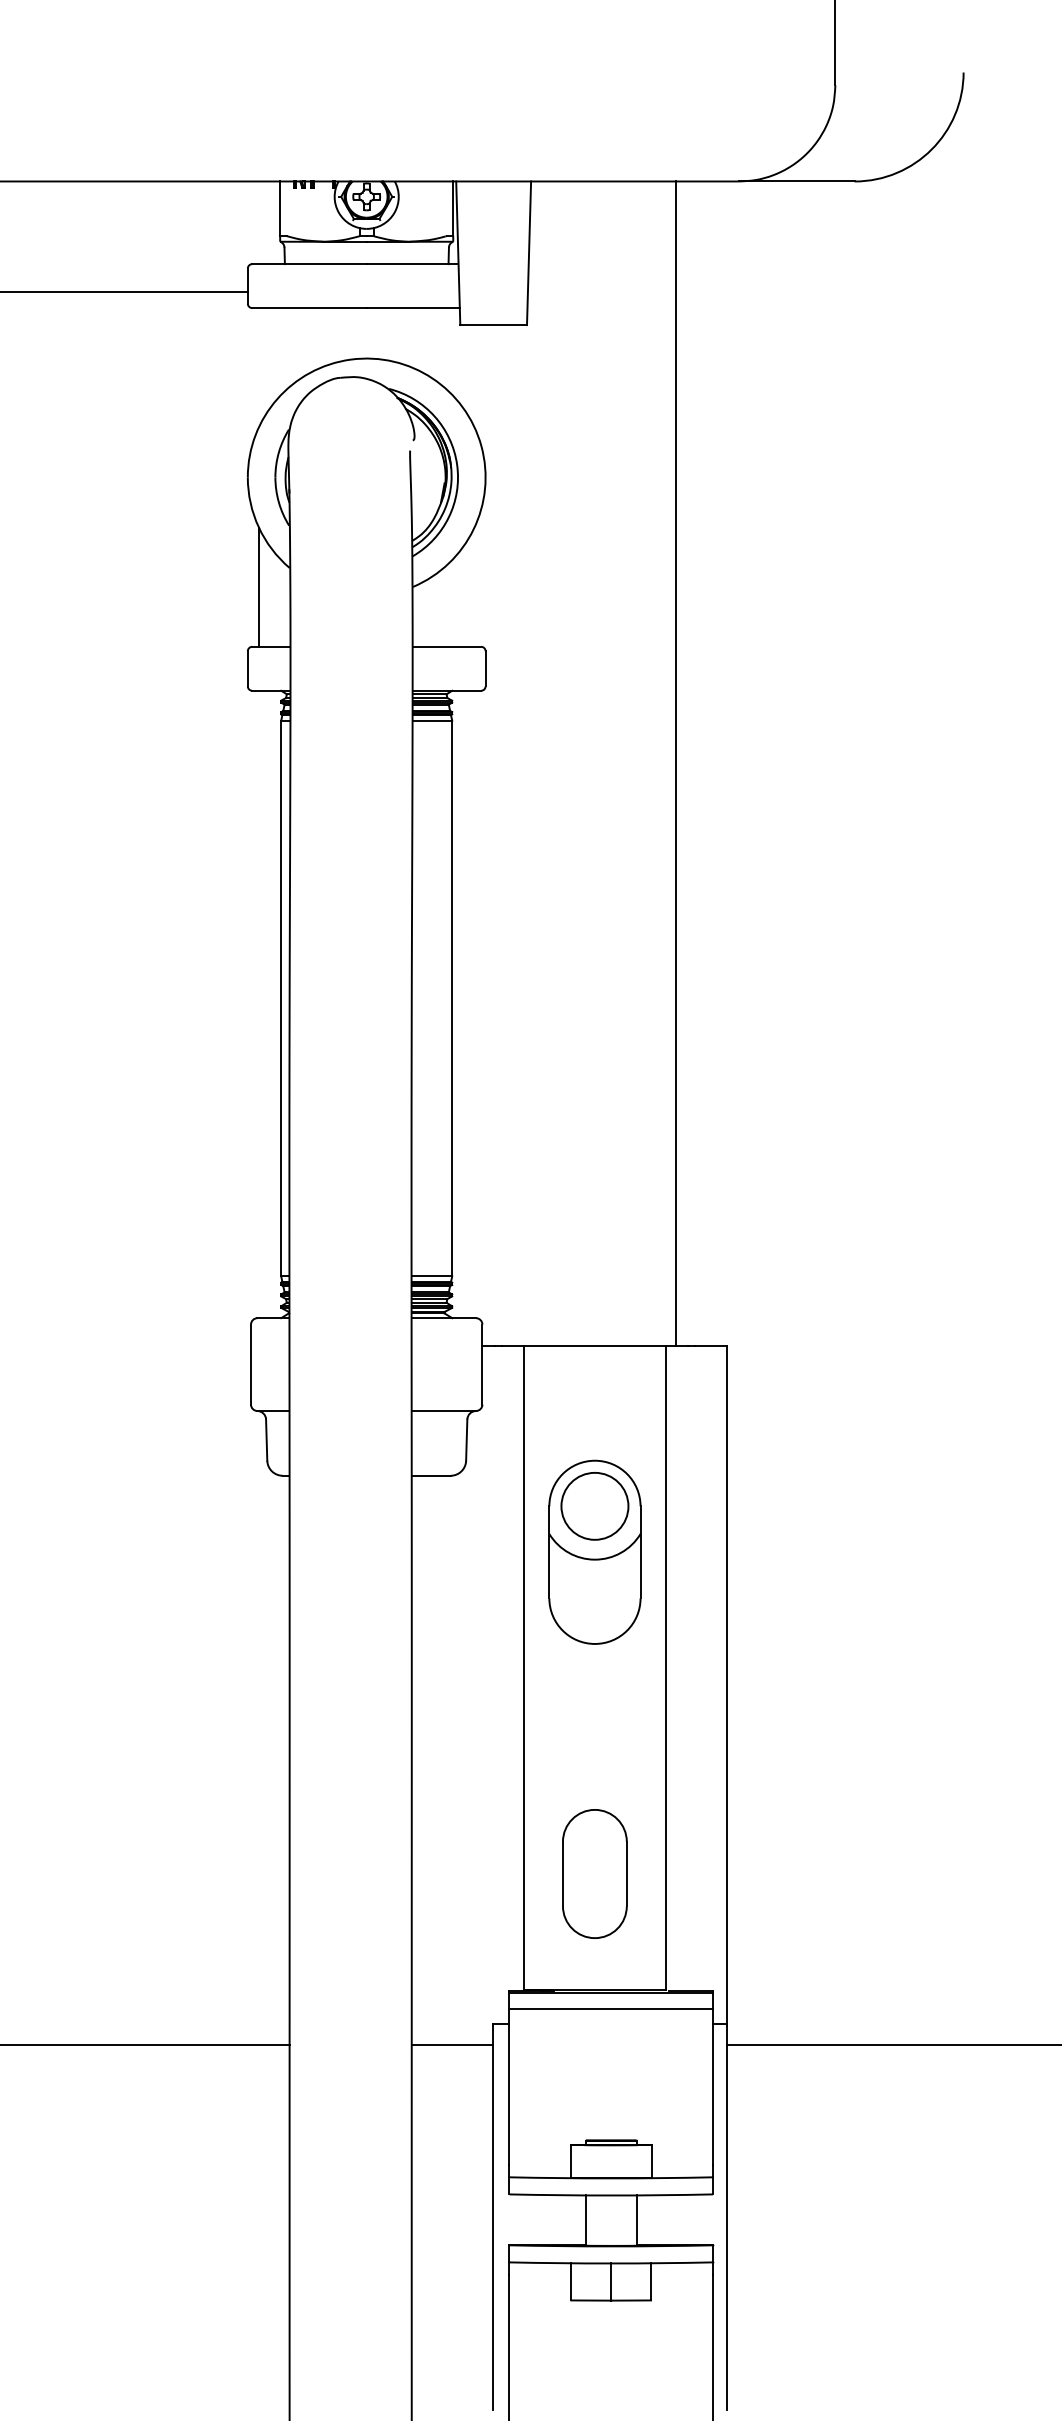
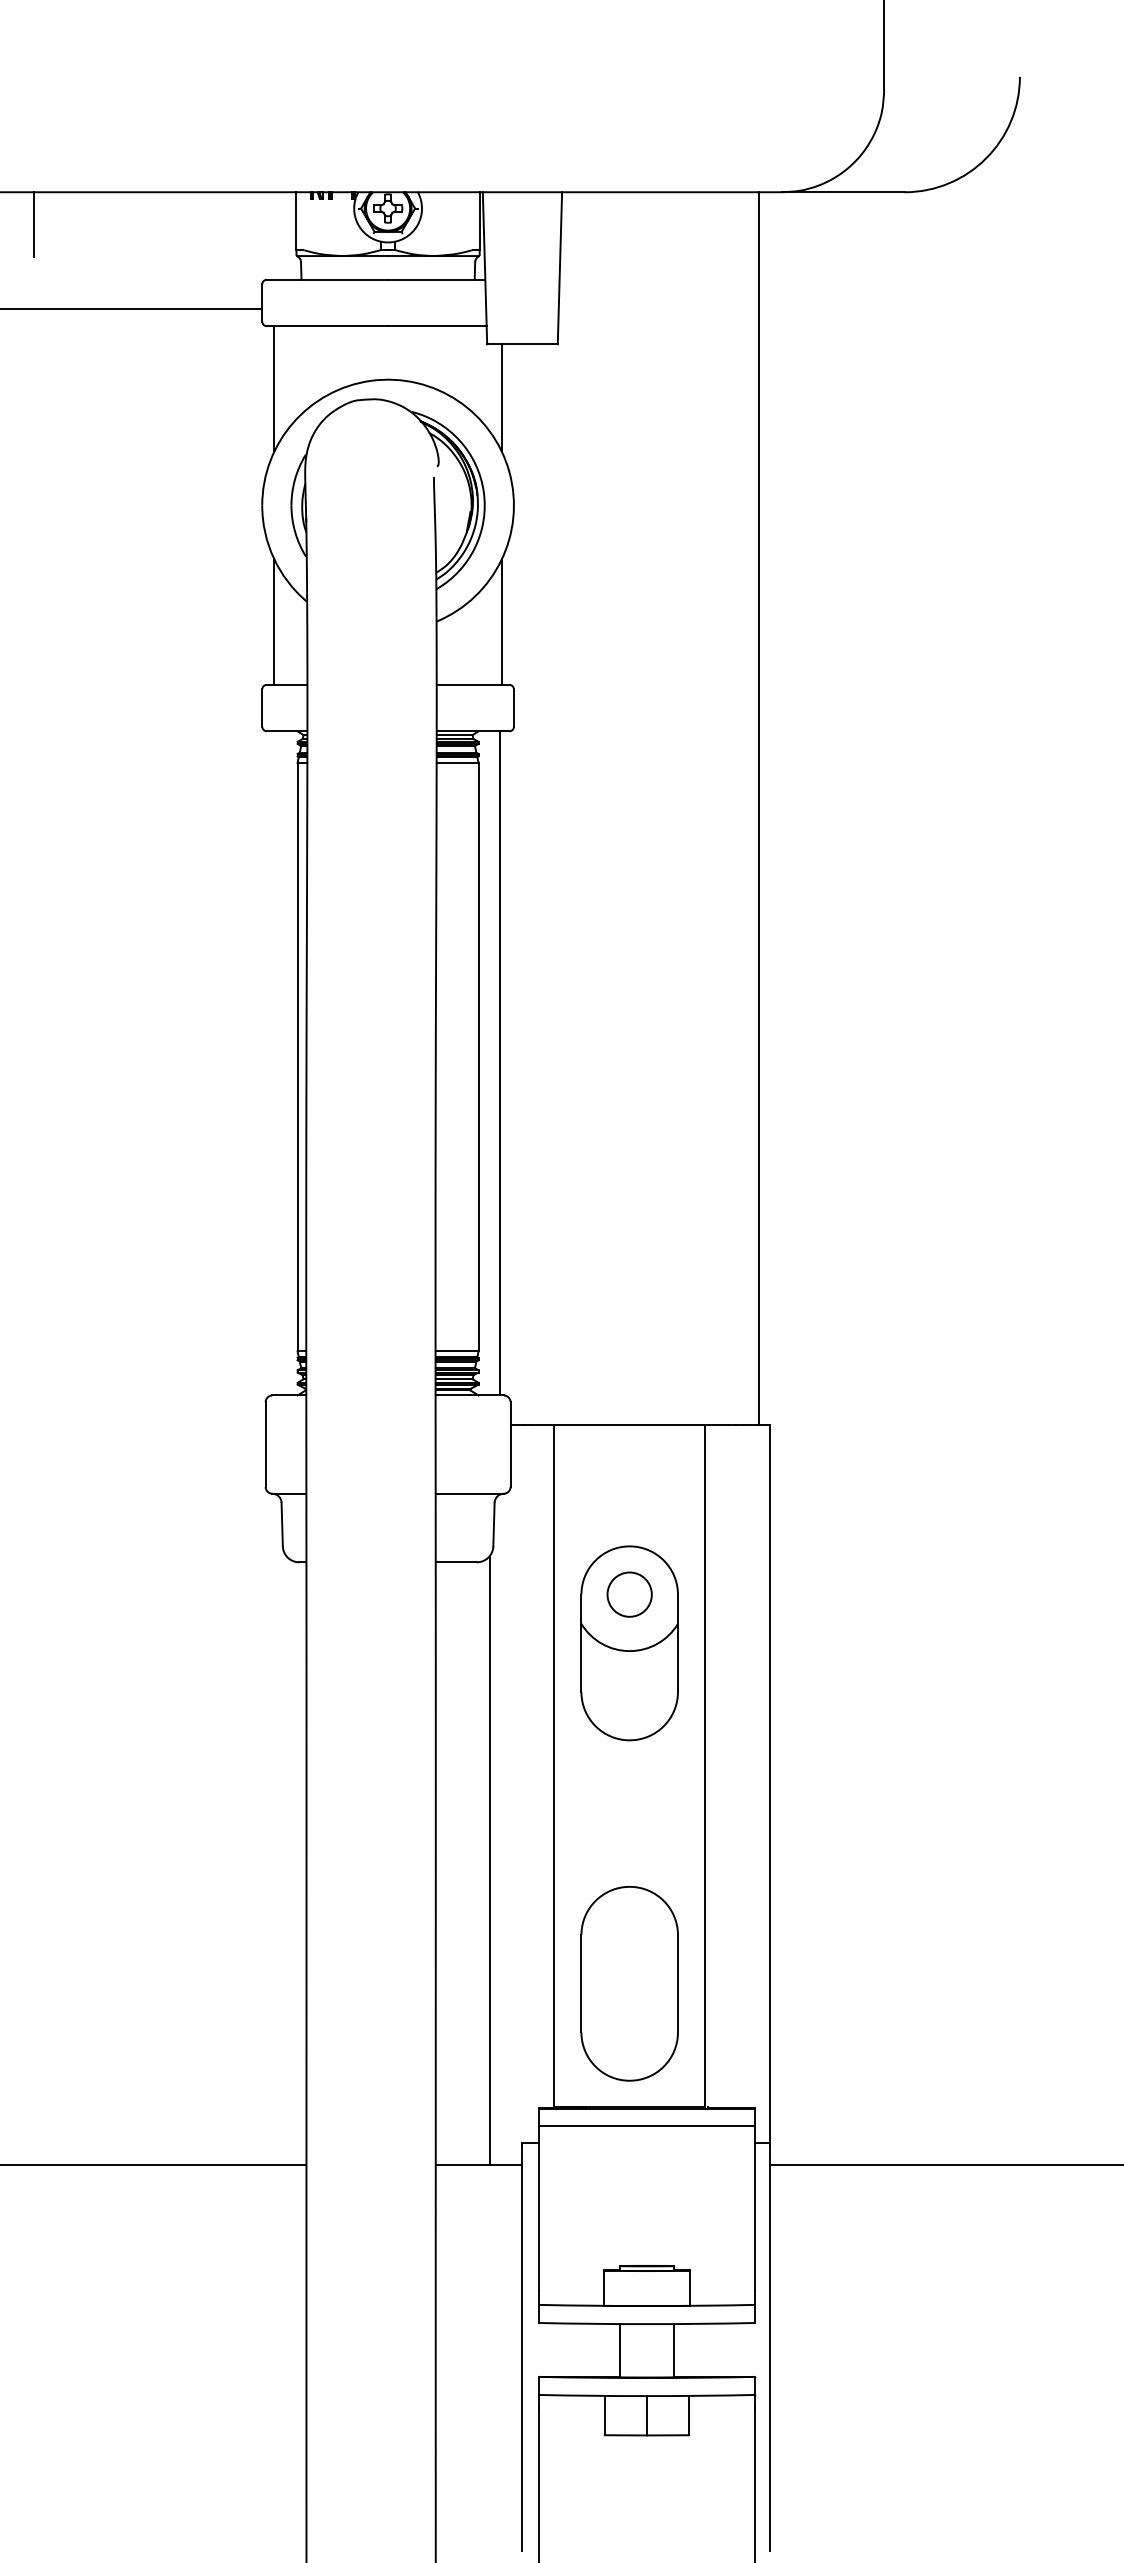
line: (31, 211) -> (33, 224), added
line: (259, 366) -> (274, 388), added
line: (473, 375) -> (501, 397), added
line: (473, 586) -> (501, 621), added
line: (676, 763) -> (758, 808), moved
line: (472, 1004) -> (500, 1063), added
circle: (594, 1506) -> (629, 1594), size x0.62
line: (462, 1757) -> (489, 1860), added
part: (594, 1873) -> (629, 1983), size x1.43

